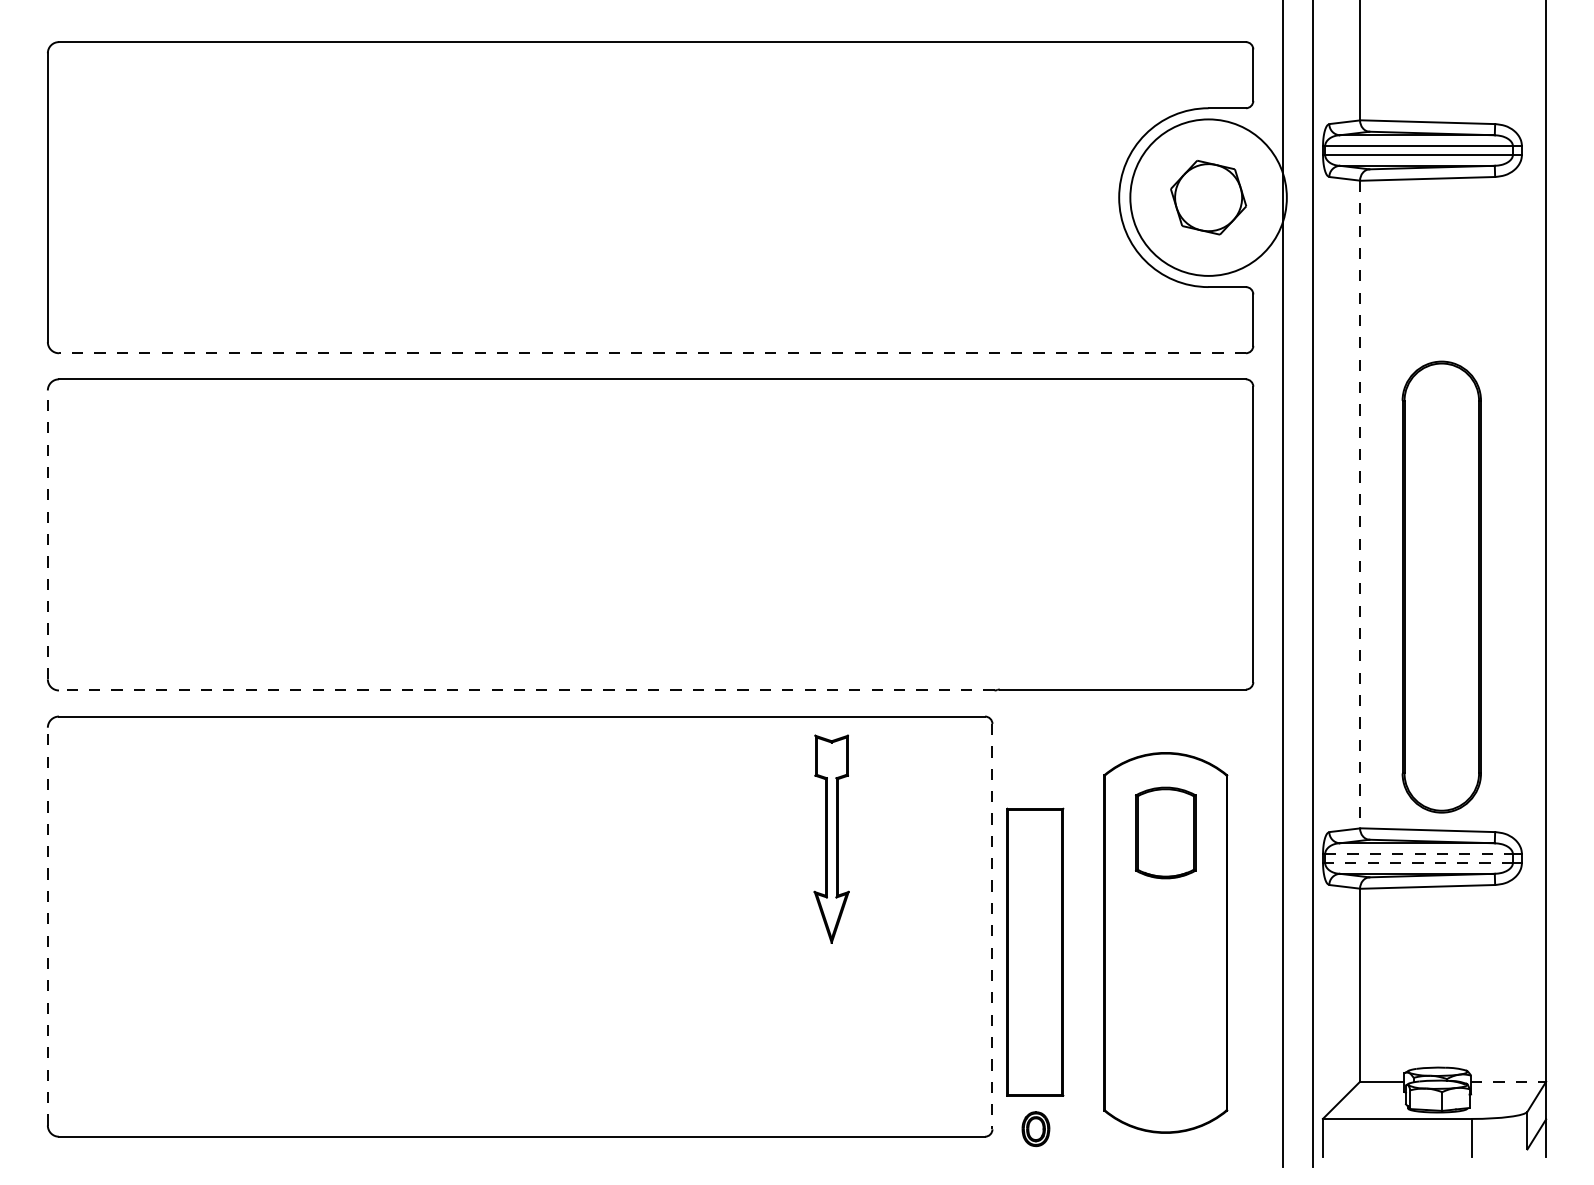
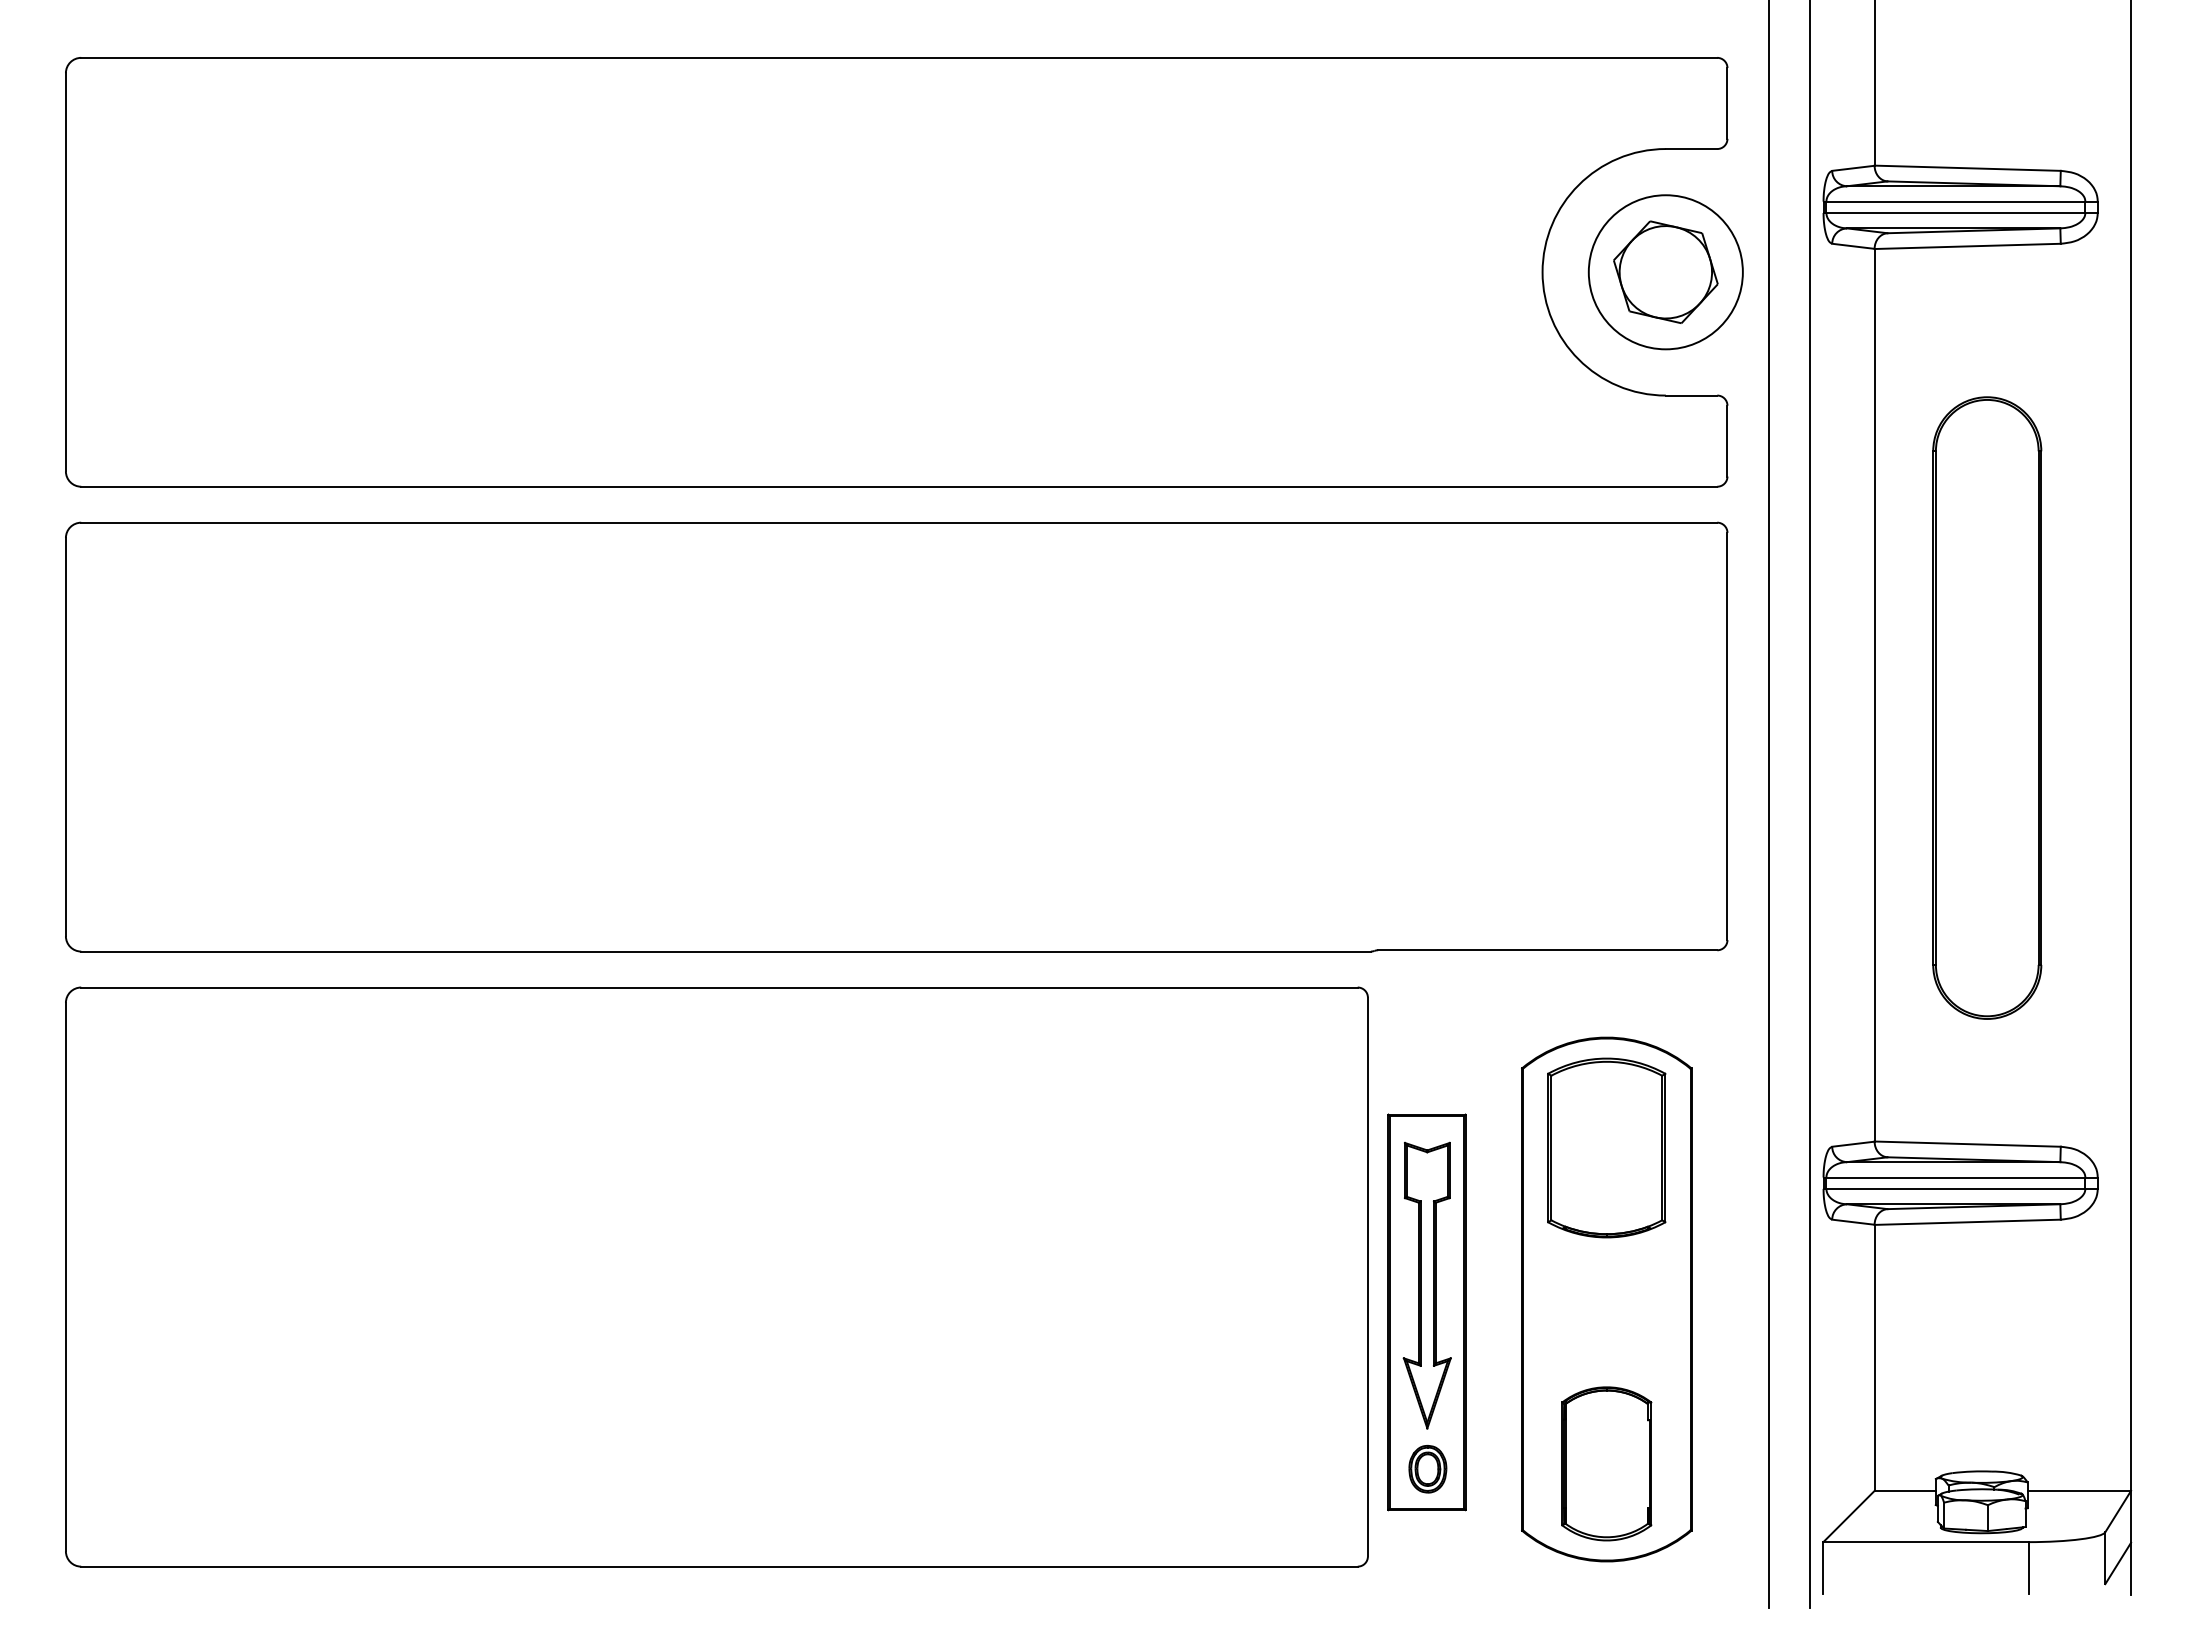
circle: (1208, 197) -> (1665, 272), size x0.71
line: (652, 353) -> (899, 486), dashed -> solid
line: (1359, 504) -> (1874, 695), dashed -> solid
line: (47, 534) -> (65, 736), dashed -> solid
part: (1441, 586) -> (1987, 707), moved
line: (527, 690) -> (726, 951), dashed -> solid
part: (1165, 832) -> (1606, 1147), size x1.43
part: (831, 839) -> (1426, 1285), moved
line: (1419, 854) -> (1956, 1177), dashed -> solid
line: (1418, 862) -> (1955, 1188), dashed -> solid
line: (47, 926) -> (65, 1276), dashed -> solid
line: (992, 926) -> (1367, 1277), dashed -> solid
part: (1165, 1061) -> (1606, 1463), added
line: (1508, 1081) -> (2079, 1490), dashed -> solid
part: (1035, 1129) -> (1427, 1469), moved

